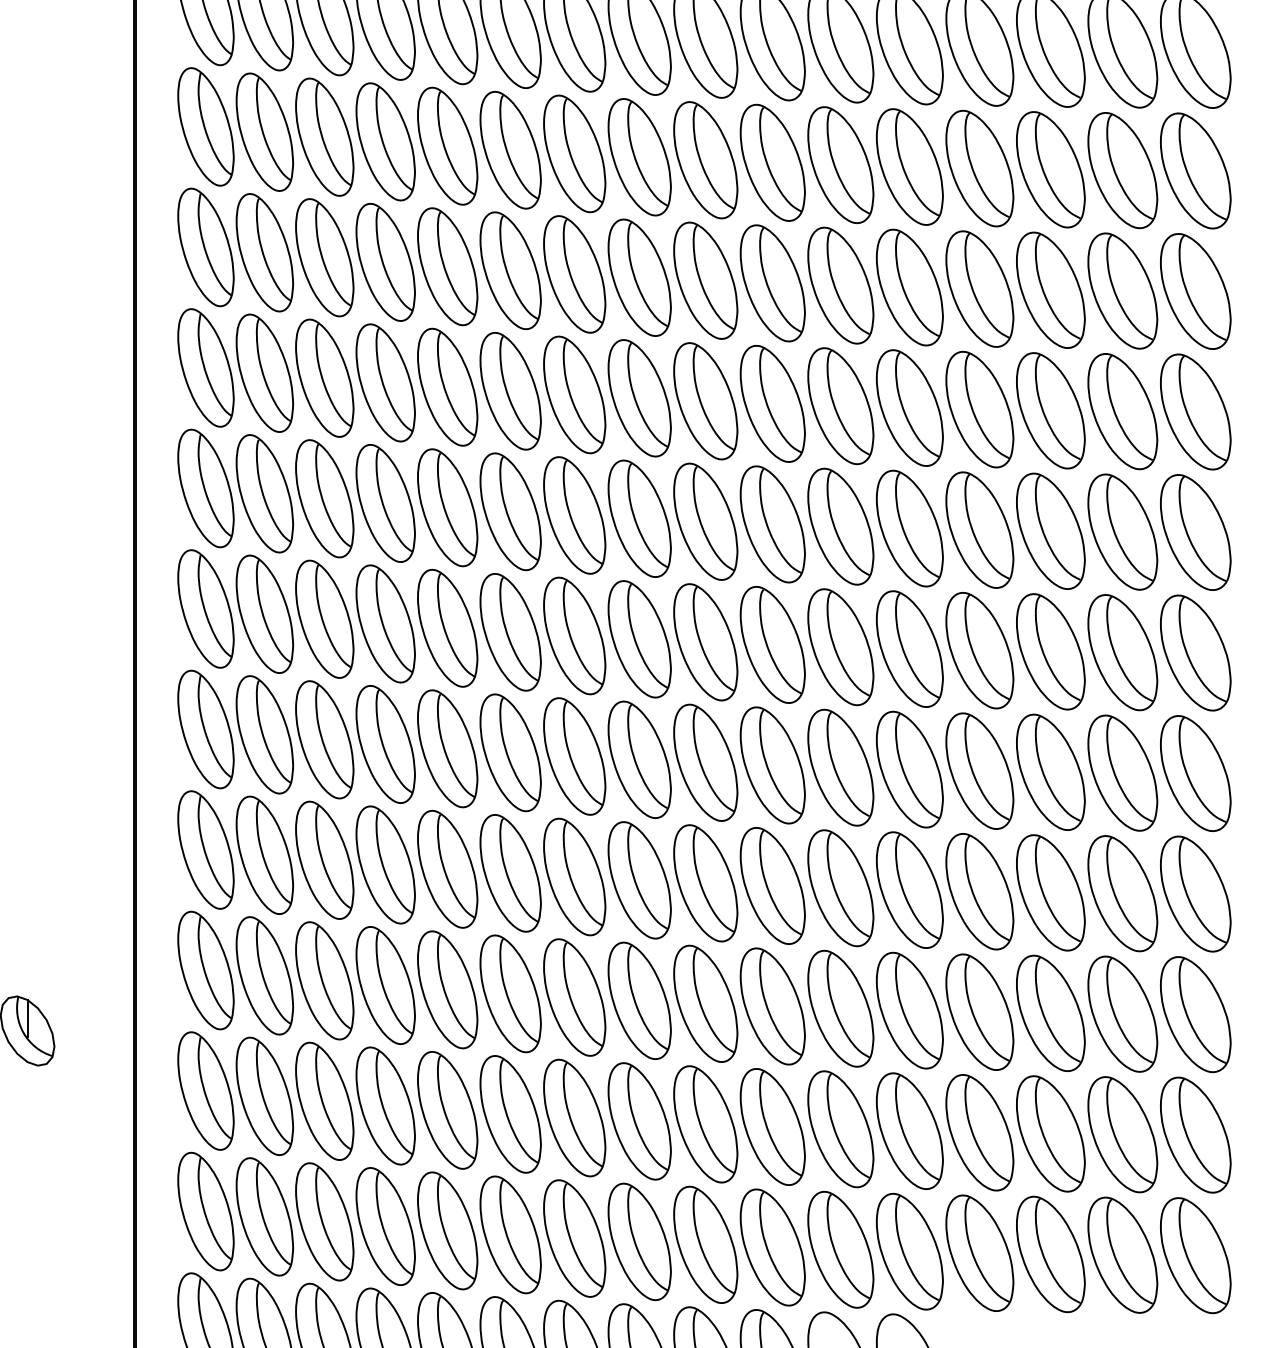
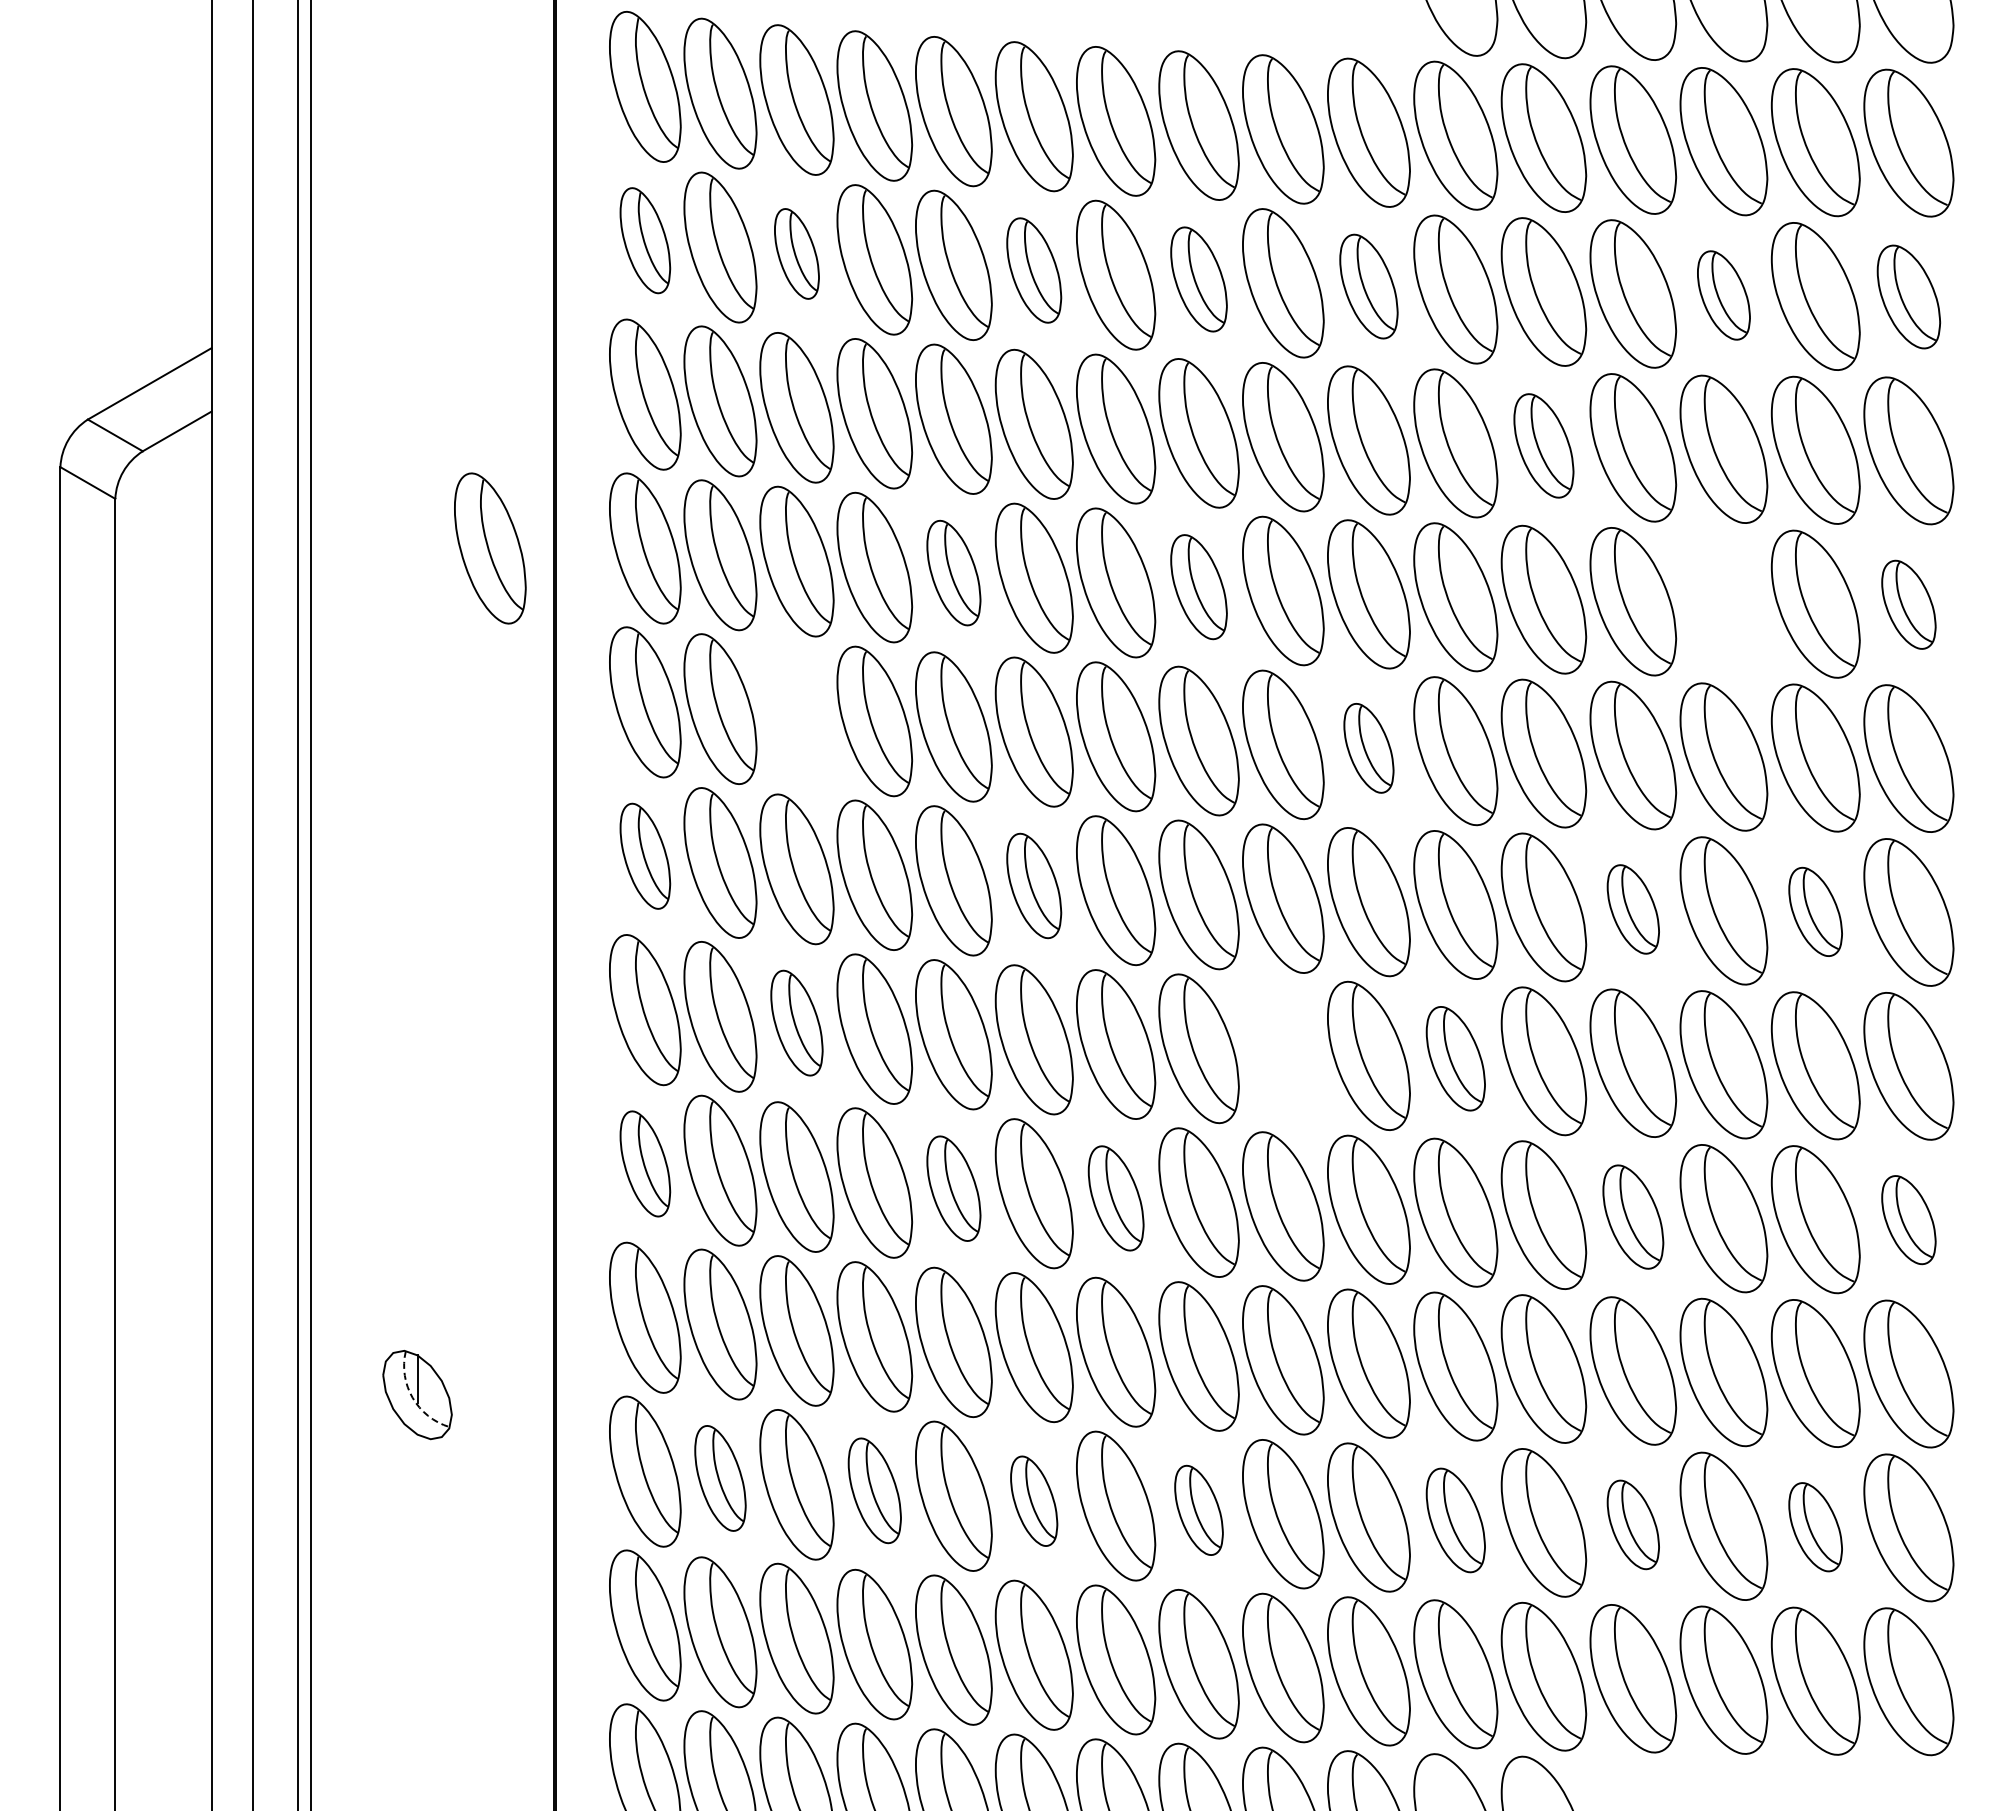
part: (206, 126) -> (645, 240), size x0.7
part: (324, 136) -> (796, 253), size x0.6
part: (510, 150) -> (1033, 270), size x0.7
part: (639, 157) -> (1198, 279), size x0.7
part: (772, 162) -> (1368, 286), size x0.7
part: (1050, 169) -> (1723, 295), size x0.6
part: (1195, 170) -> (1908, 296), size x0.7
part: (909, 287) -> (1543, 445), size x0.7
part: (84, 367) -> (490, 548), added
part: (447, 386) -> (953, 572), size x0.7
part: (639, 397) -> (1198, 586), size x0.7
part: (1050, 410) -> (1723, 602), removed
part: (1195, 411) -> (1908, 604), size x0.6
part: (324, 498) -> (796, 715), removed
part: (772, 524) -> (1368, 748), size x0.6
part: (206, 609) -> (645, 856), size x0.7
part: (510, 631) -> (1033, 885), size x0.7
part: (980, 650) -> (1633, 909), size x0.6
part: (1122, 652) -> (1815, 911), size x0.6
part: (324, 739) -> (796, 1022), size x0.7
part: (705, 762) -> (1283, 1052), removed
part: (840, 767) -> (1455, 1058), size x0.7
part: (206, 849) -> (645, 1163), size x0.7
part: (447, 869) -> (953, 1188), size x0.7
part: (575, 877) -> (1116, 1198), size x0.7
part: (980, 891) -> (1633, 1216), size x0.7
part: (1195, 893) -> (1908, 1219), size x0.6
arc: (23, 1032) -> (412, 1397), solid -> dashed
part: (264, 1096) -> (720, 1478), size x0.7
part: (385, 1105) -> (874, 1490), size x0.7
part: (510, 1113) -> (1033, 1500), size x0.6
part: (639, 1121) -> (1198, 1510), size x0.6
part: (840, 1129) -> (1455, 1520), size x0.7
part: (980, 1132) -> (1633, 1524), size x0.6
part: (1122, 1134) -> (1815, 1526), size x0.6

